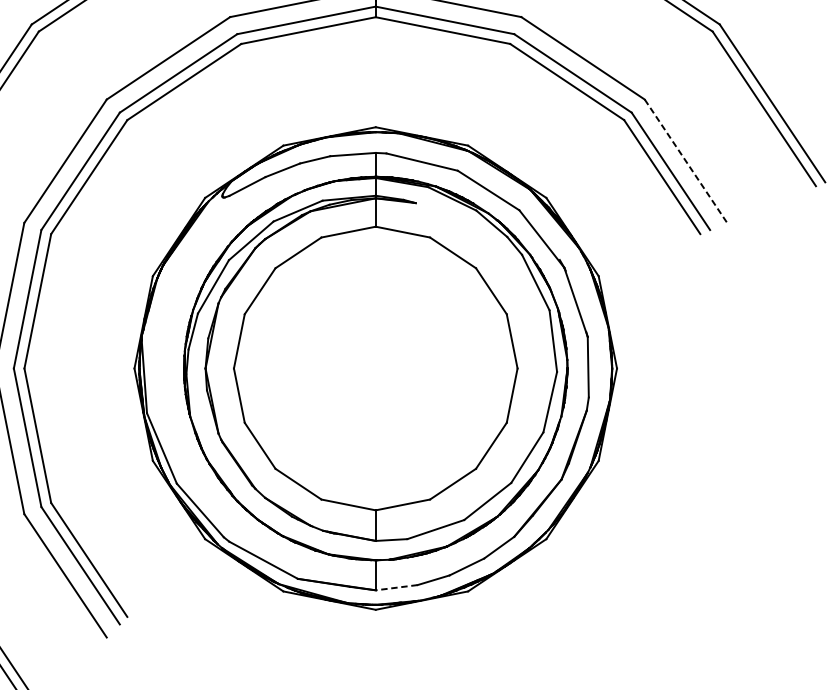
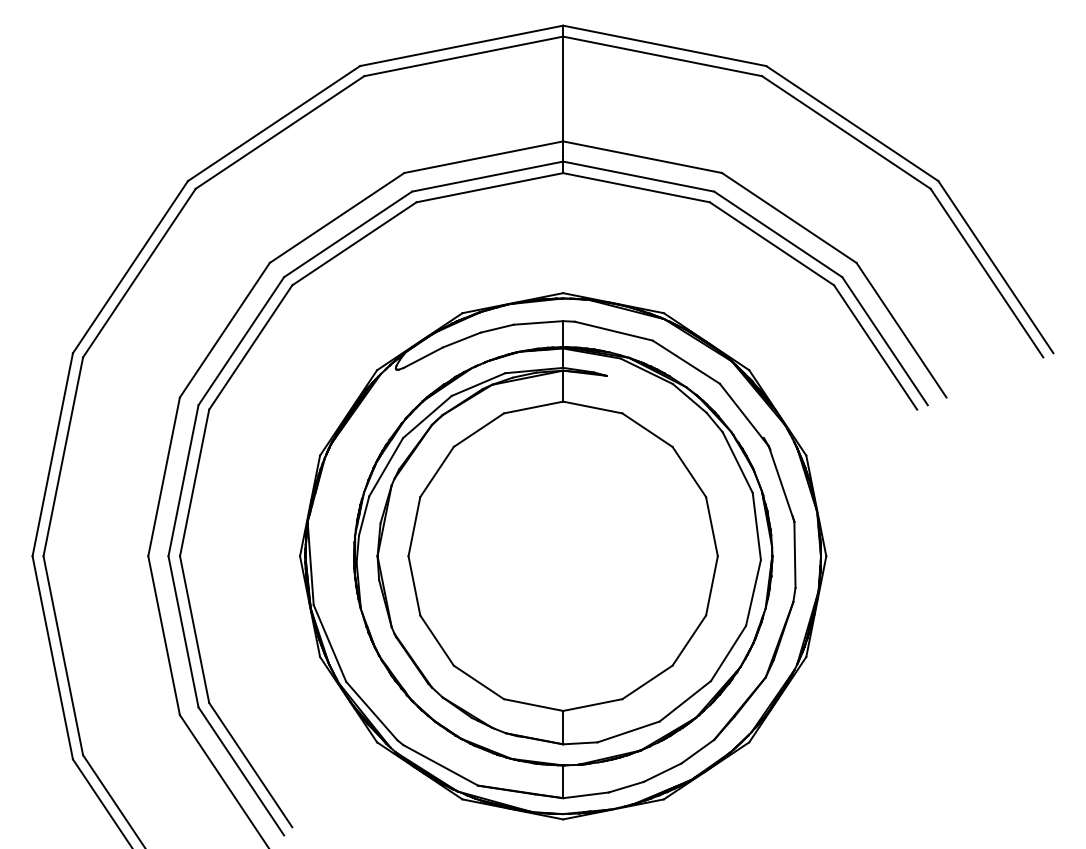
line: (685, 161) -> (901, 330), dashed -> solid
line: (397, 587) -> (586, 795), dashed -> solid

